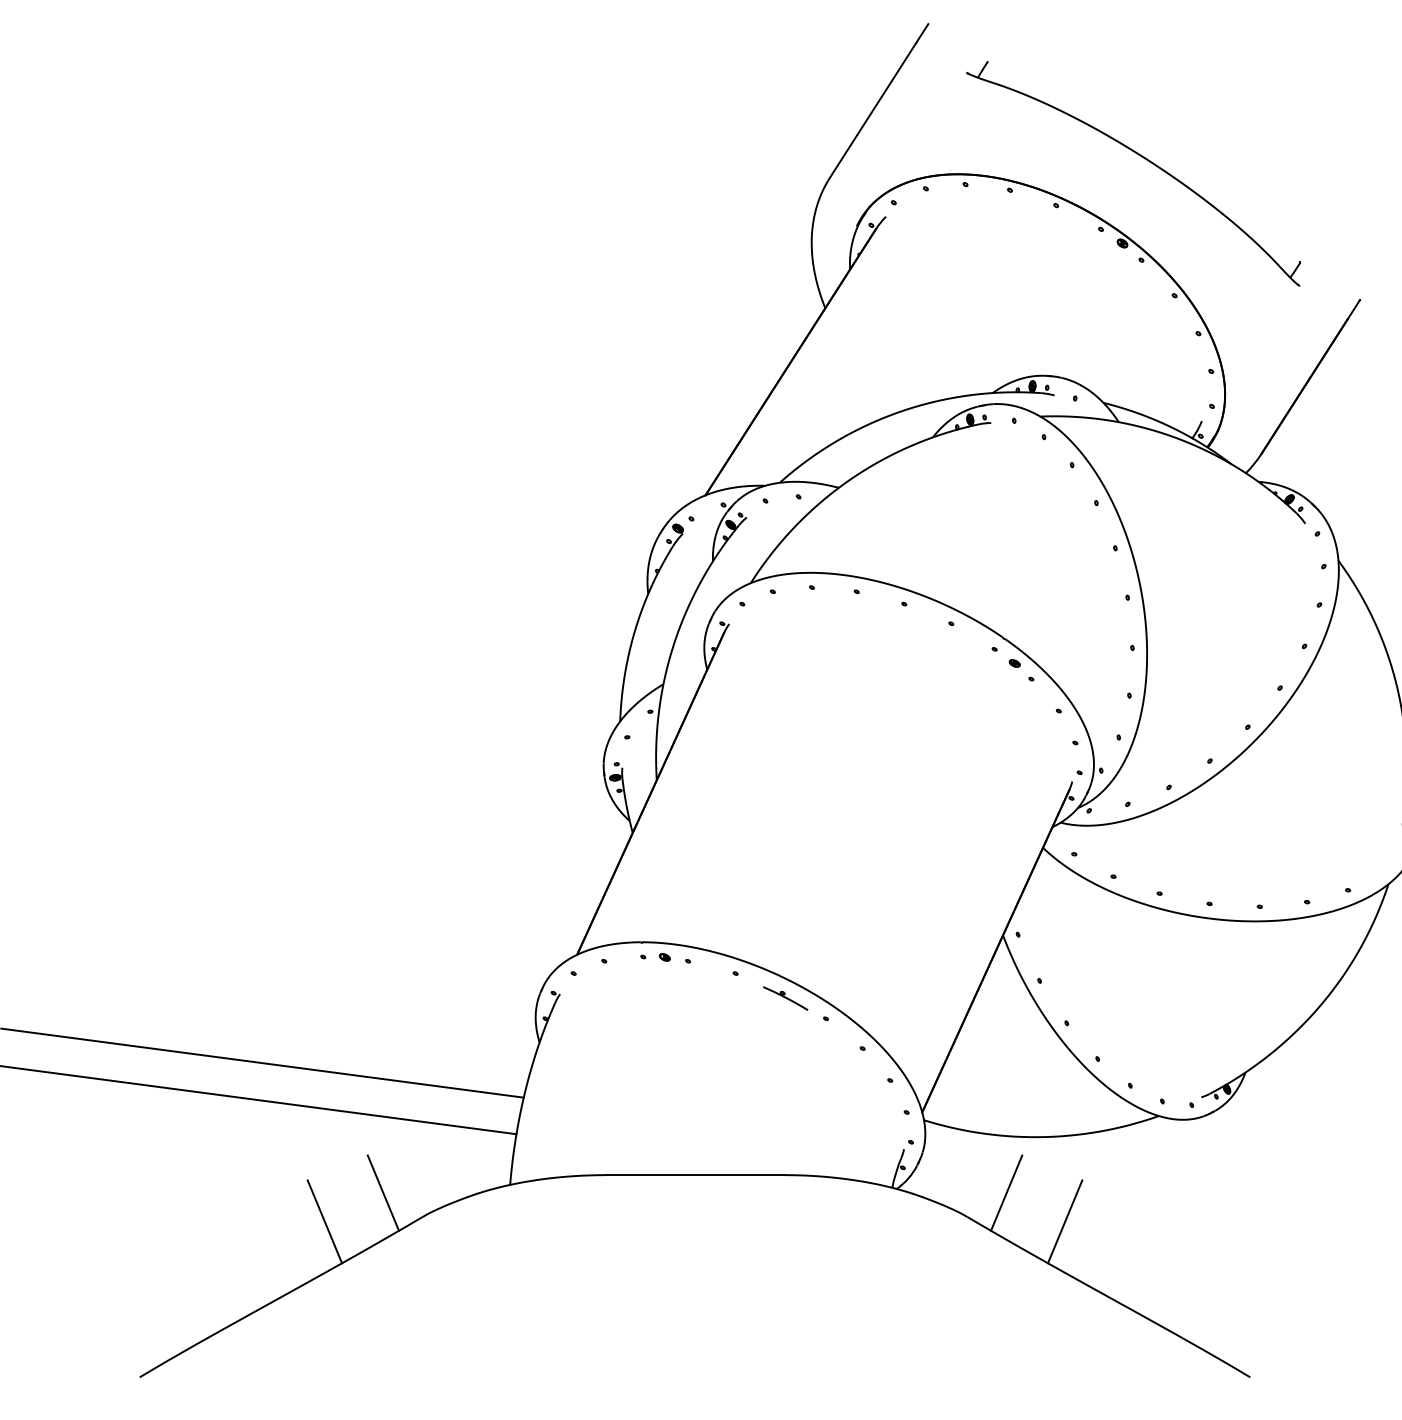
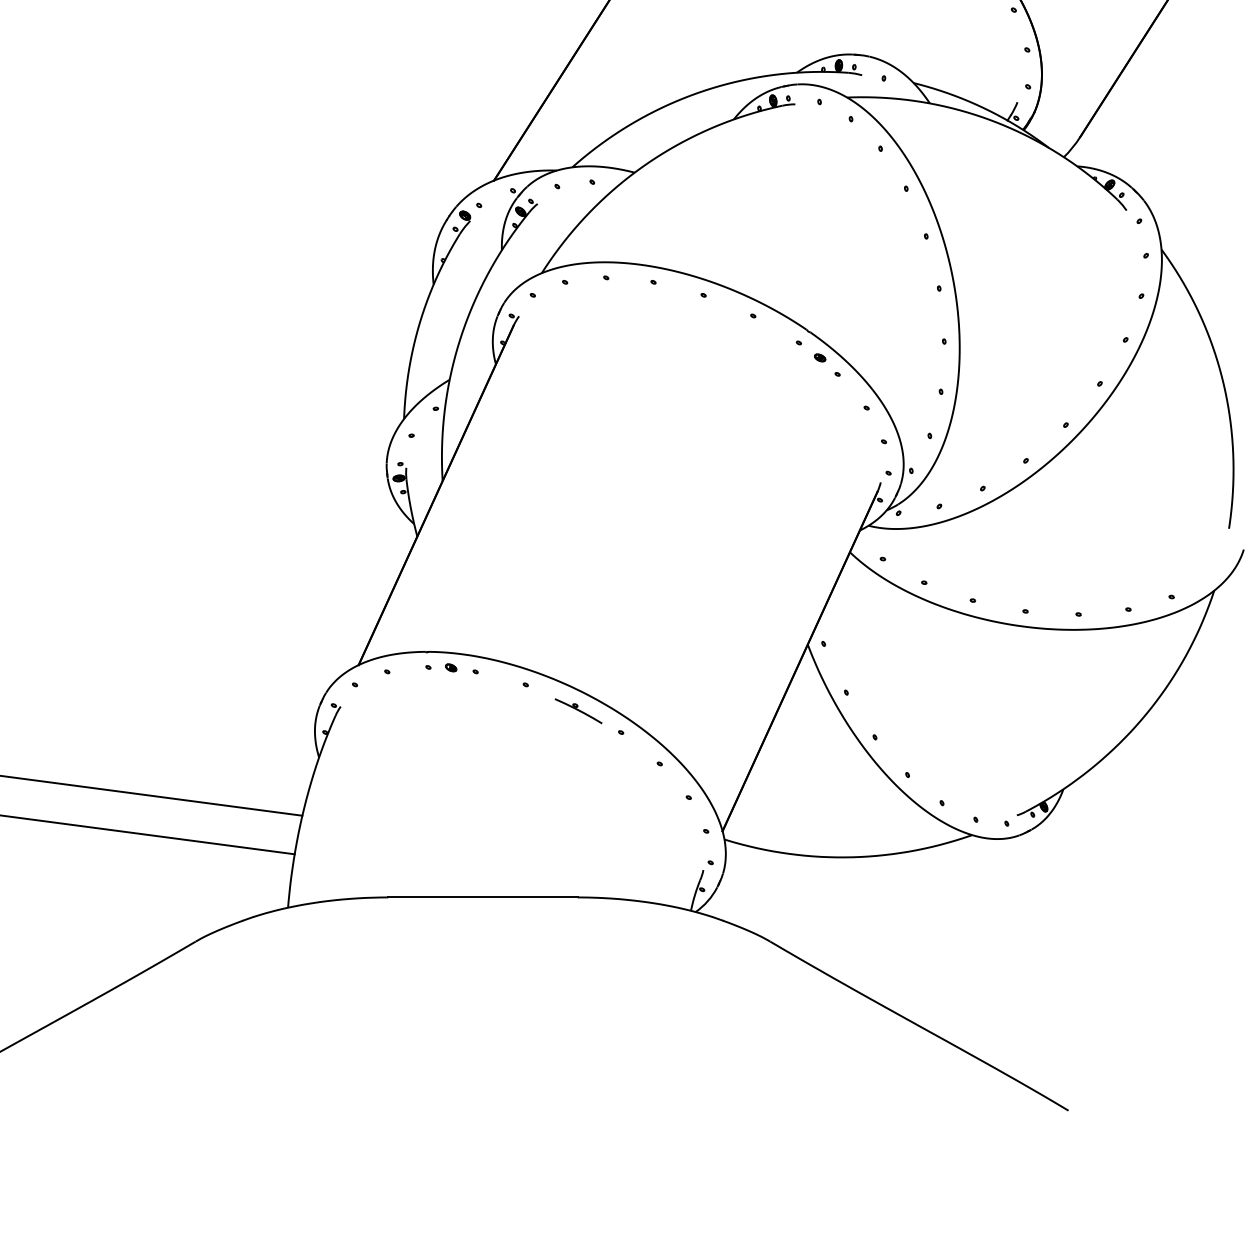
line: (383, 1192) -> (154, 915), removed
line: (1006, 1192) -> (811, 915), removed
line: (324, 1221) -> (92, 946), removed
line: (1064, 1221) -> (872, 946), removed

